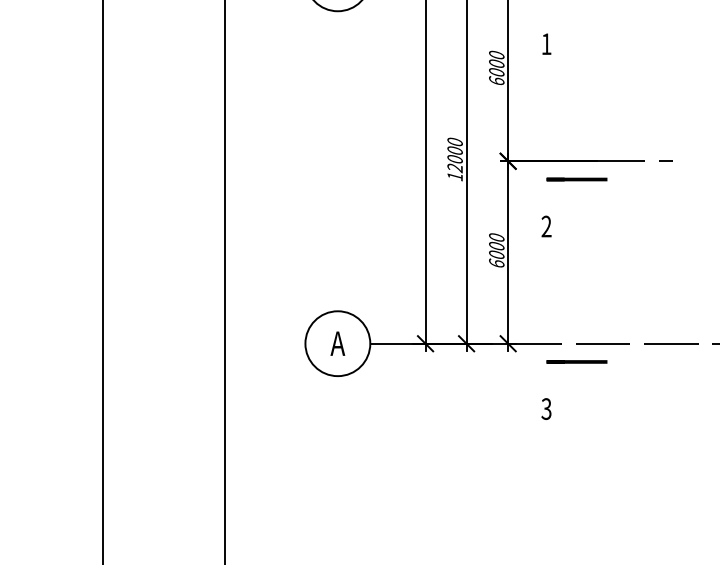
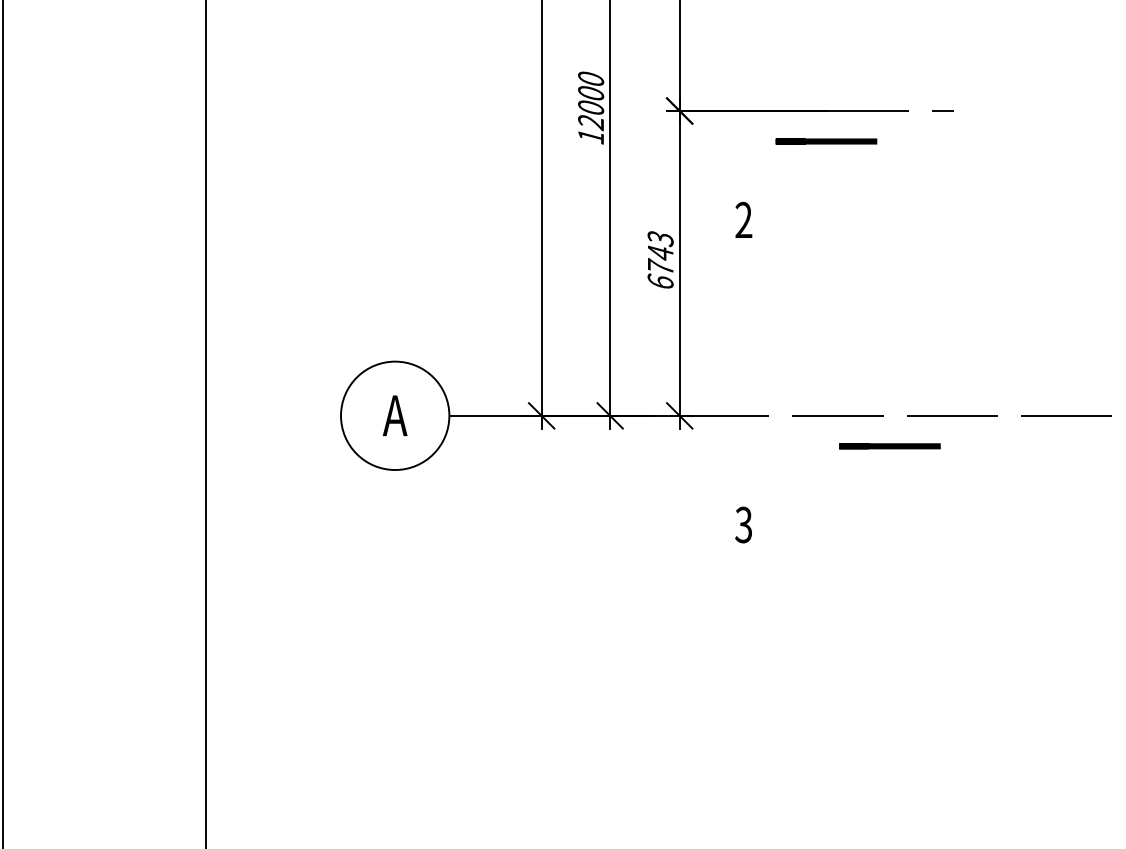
line: (576, 179) -> (825, 141), moved
text: (496, 245) -> (660, 251), 6000 -> 6743
line: (576, 361) -> (889, 445), moved

